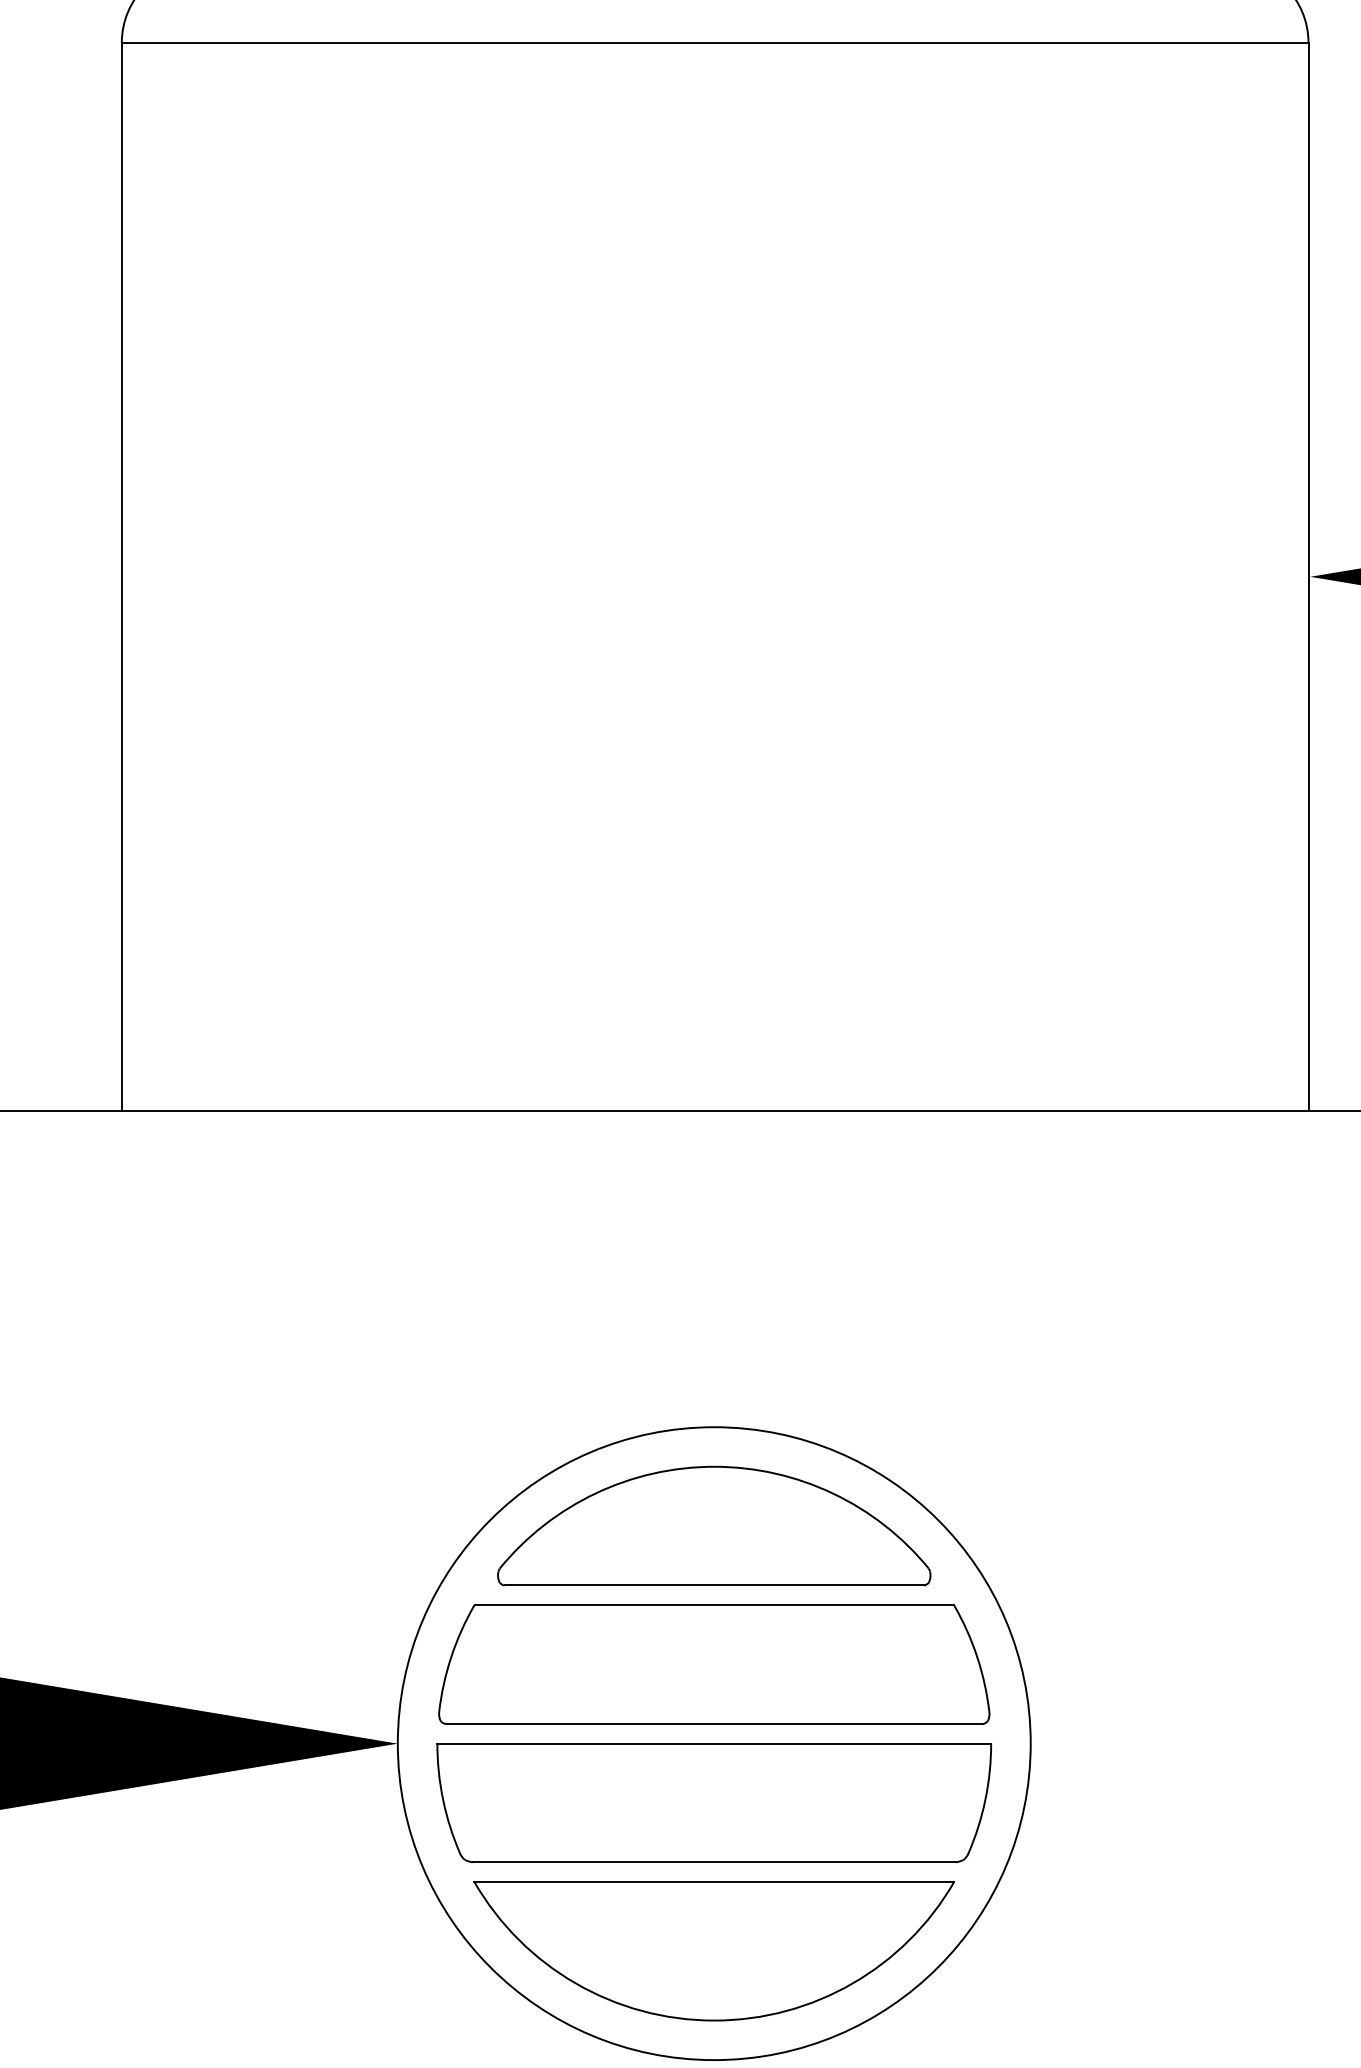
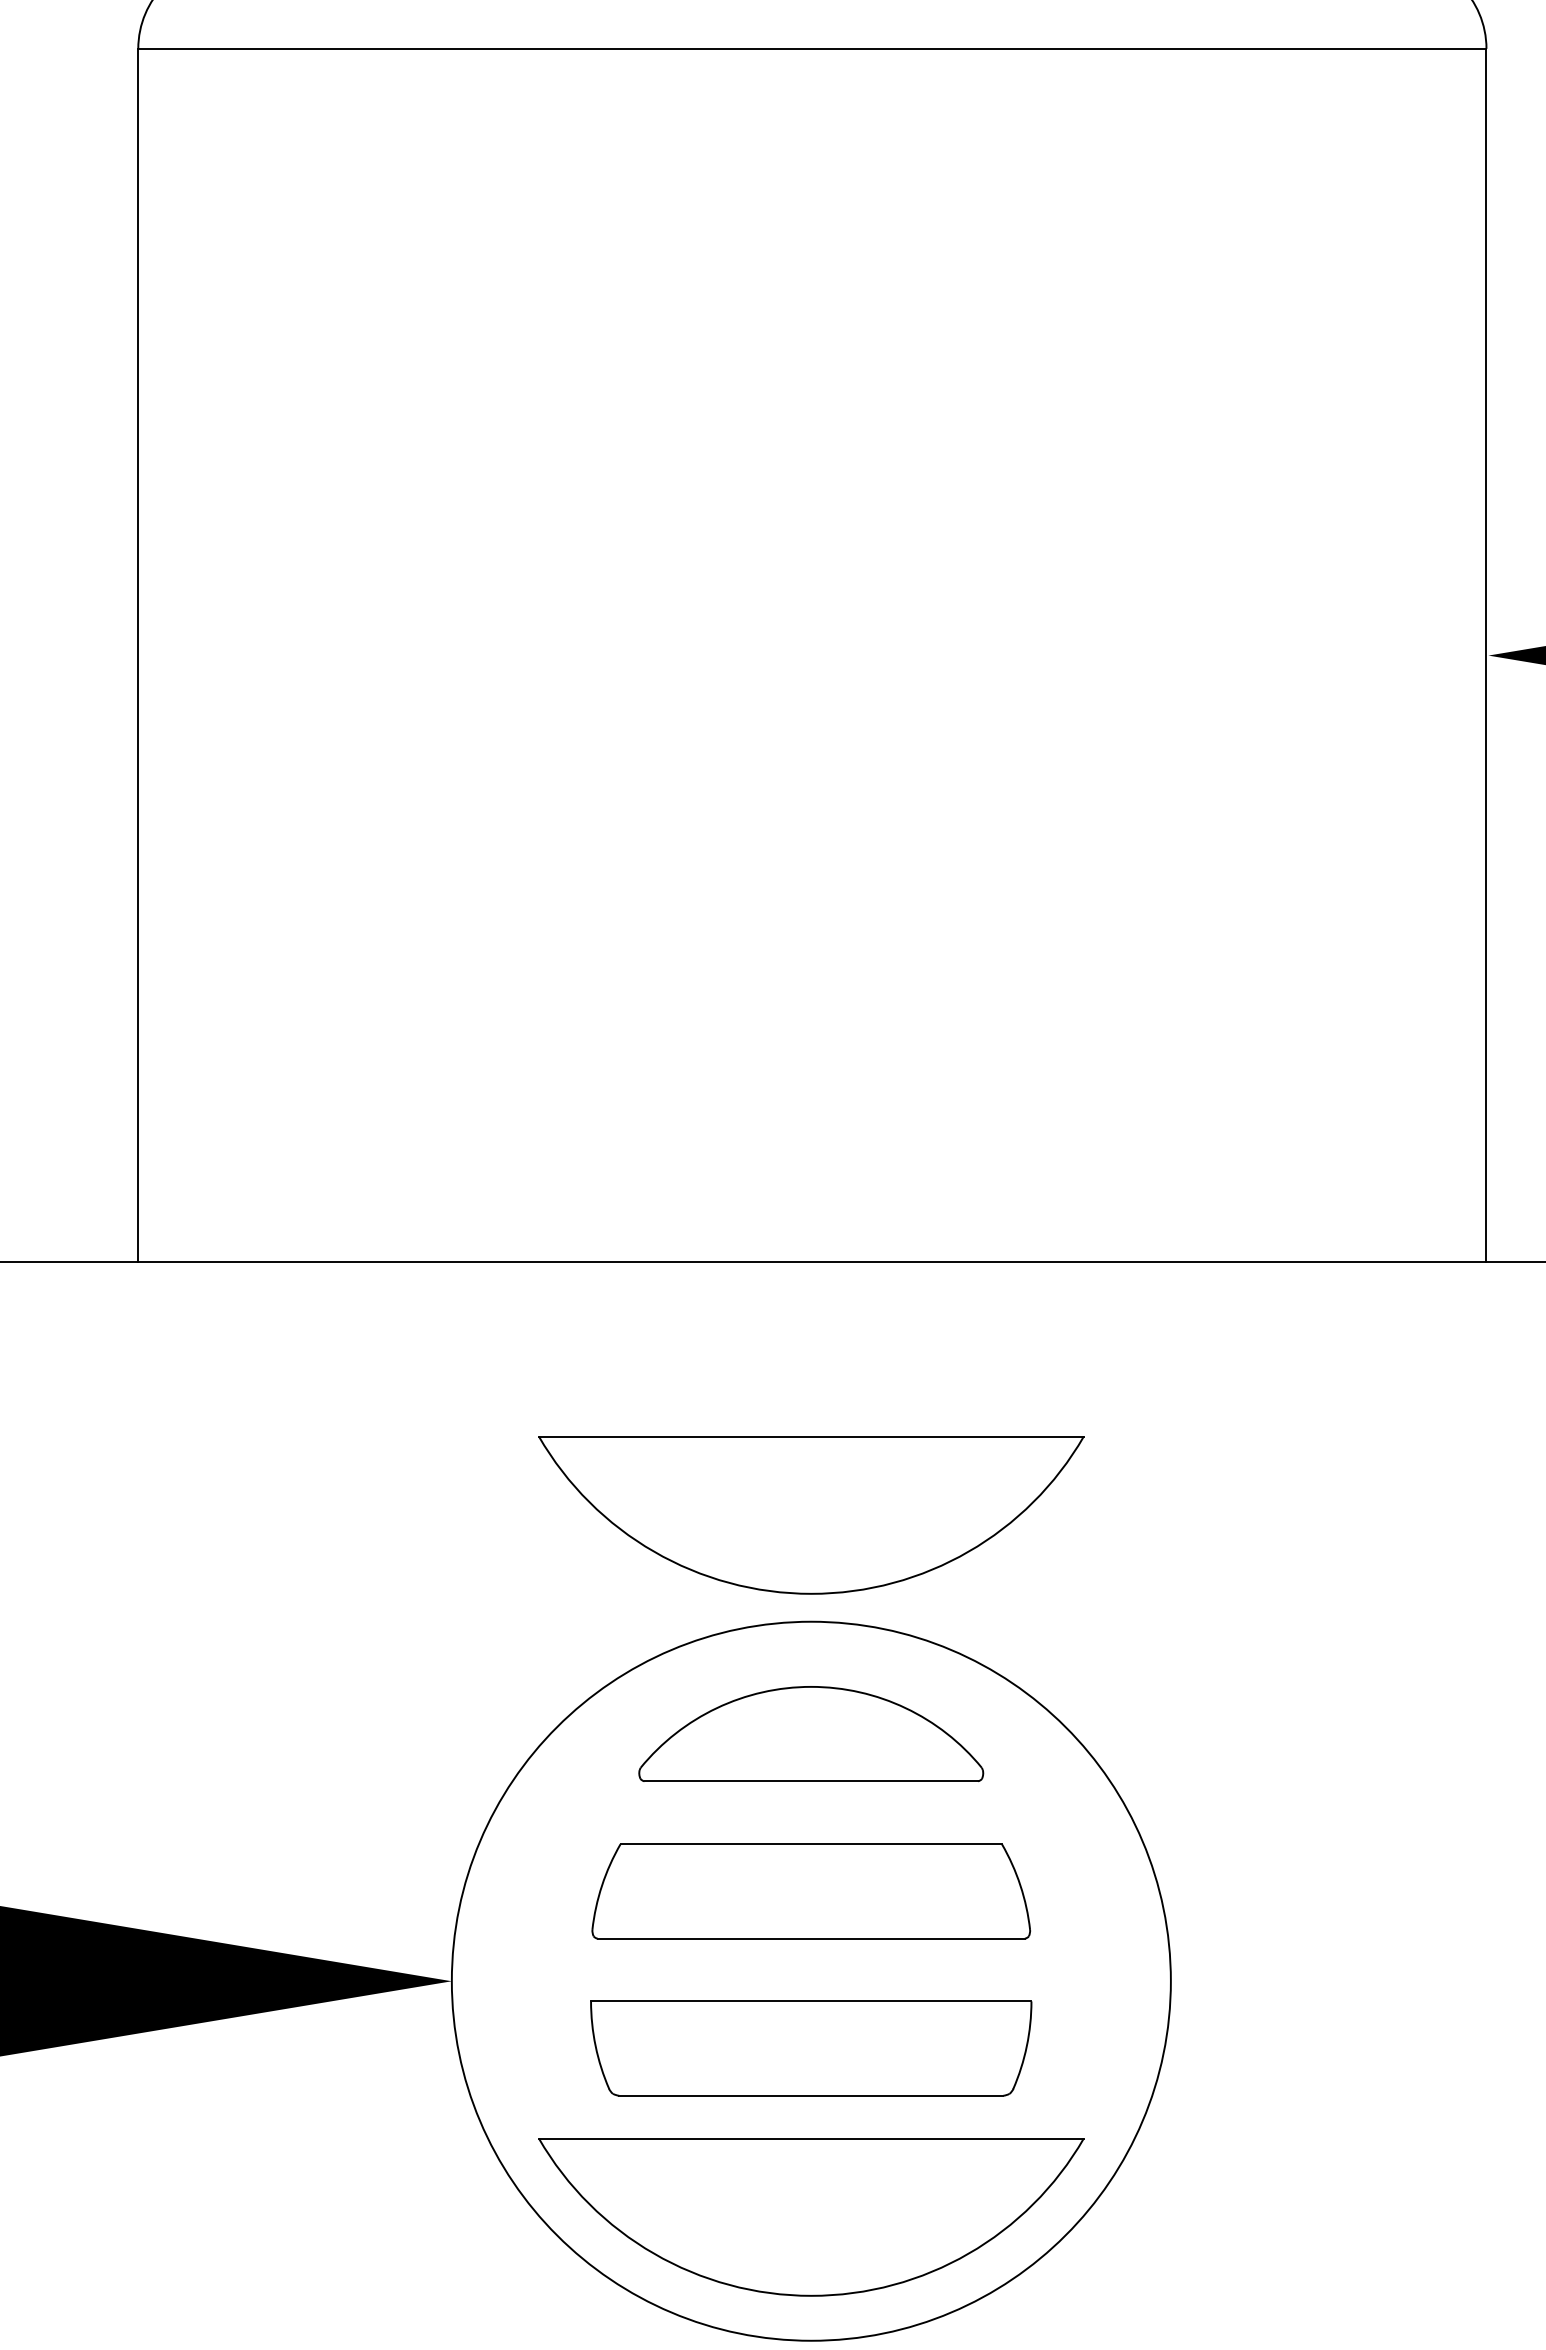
part: (714, 1333) -> (811, 1515), added
part: (713, 1525) -> (810, 1733), size x0.7
part: (713, 1664) -> (810, 1891), size x0.7
part: (713, 1802) -> (810, 2048), size x0.7

